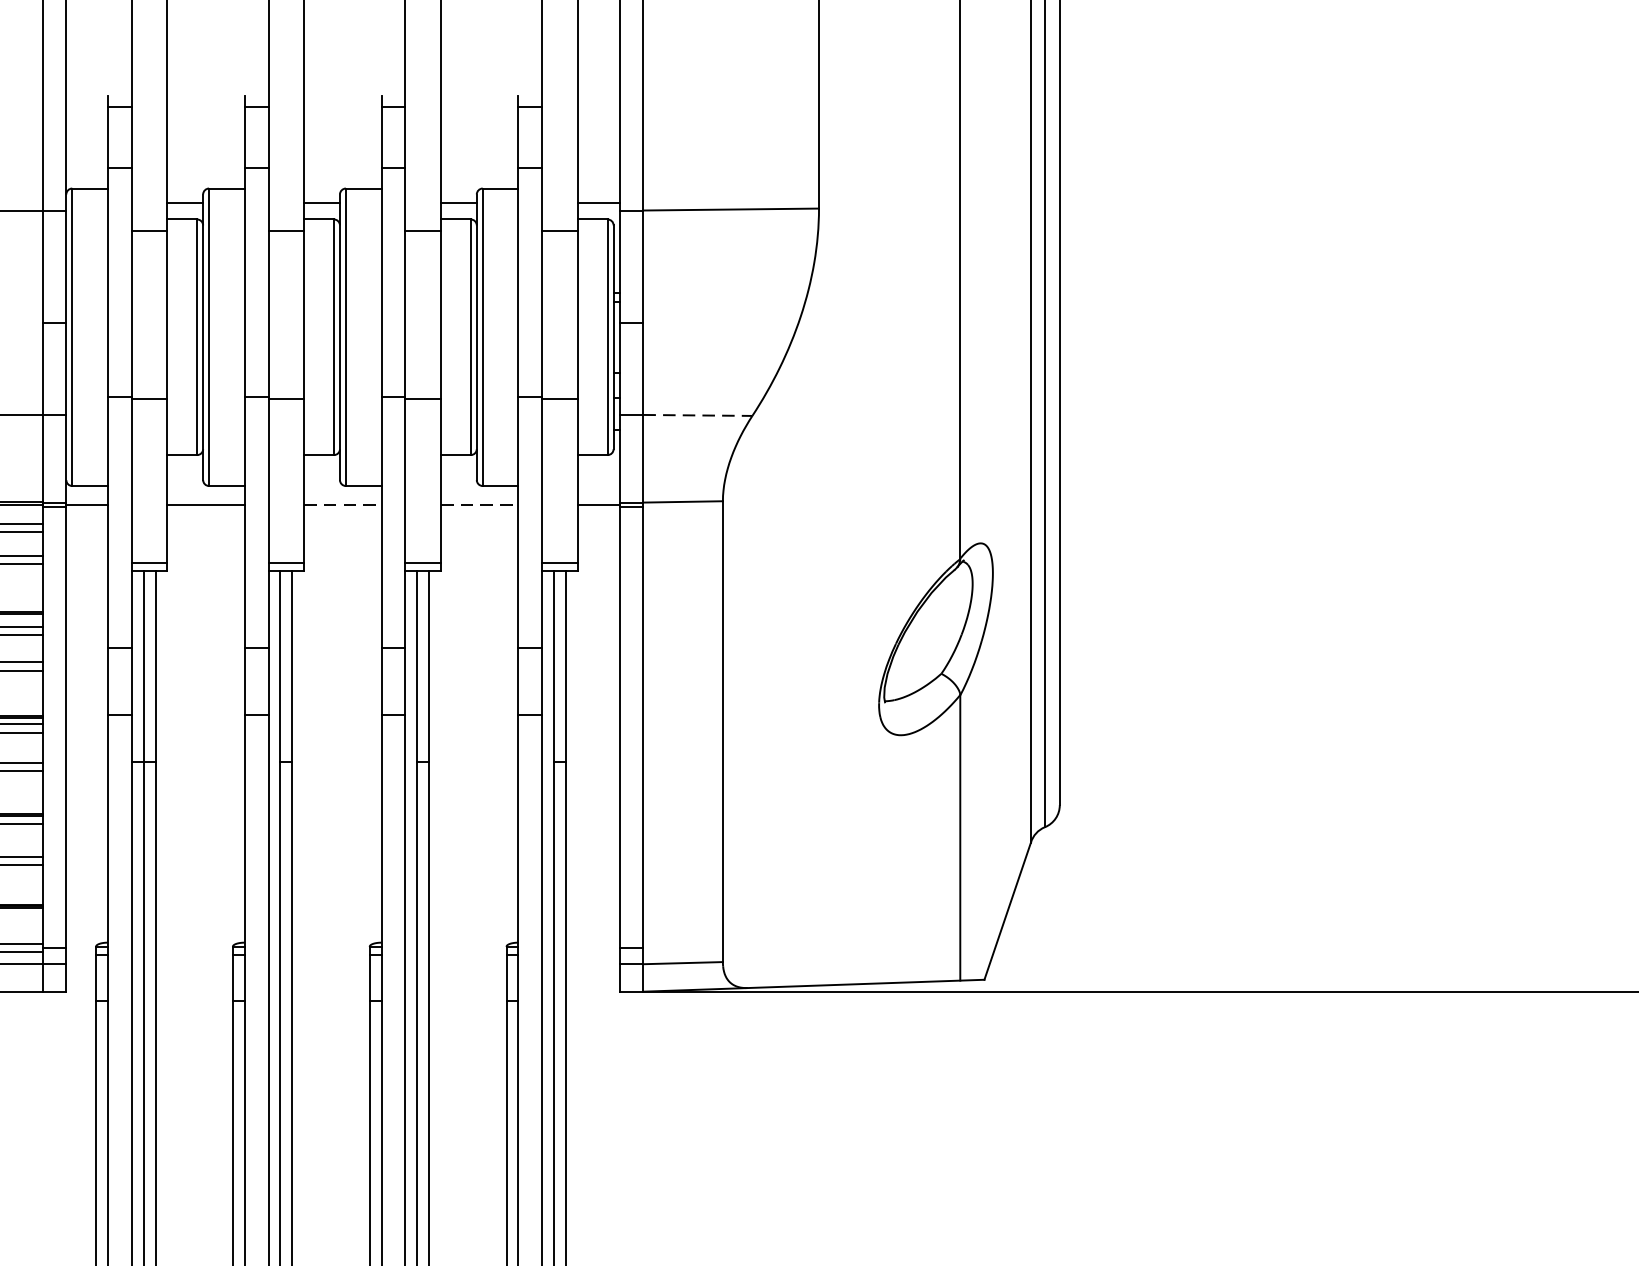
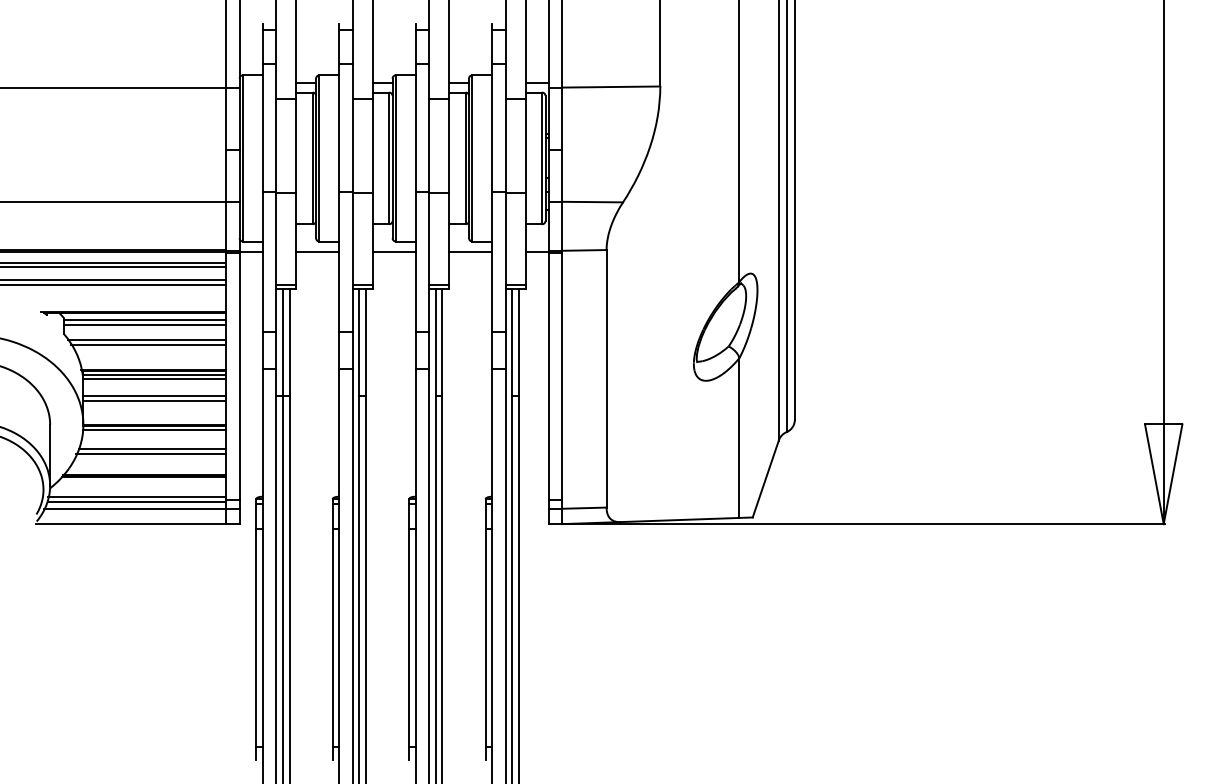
line: (699, 416) -> (593, 202), dashed -> solid
line: (343, 505) -> (394, 252), dashed -> solid
line: (479, 505) -> (470, 252), dashed -> solid

